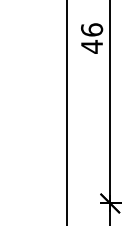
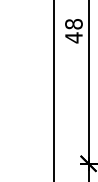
text: (91, 29) -> (73, 23), 46 -> 48

